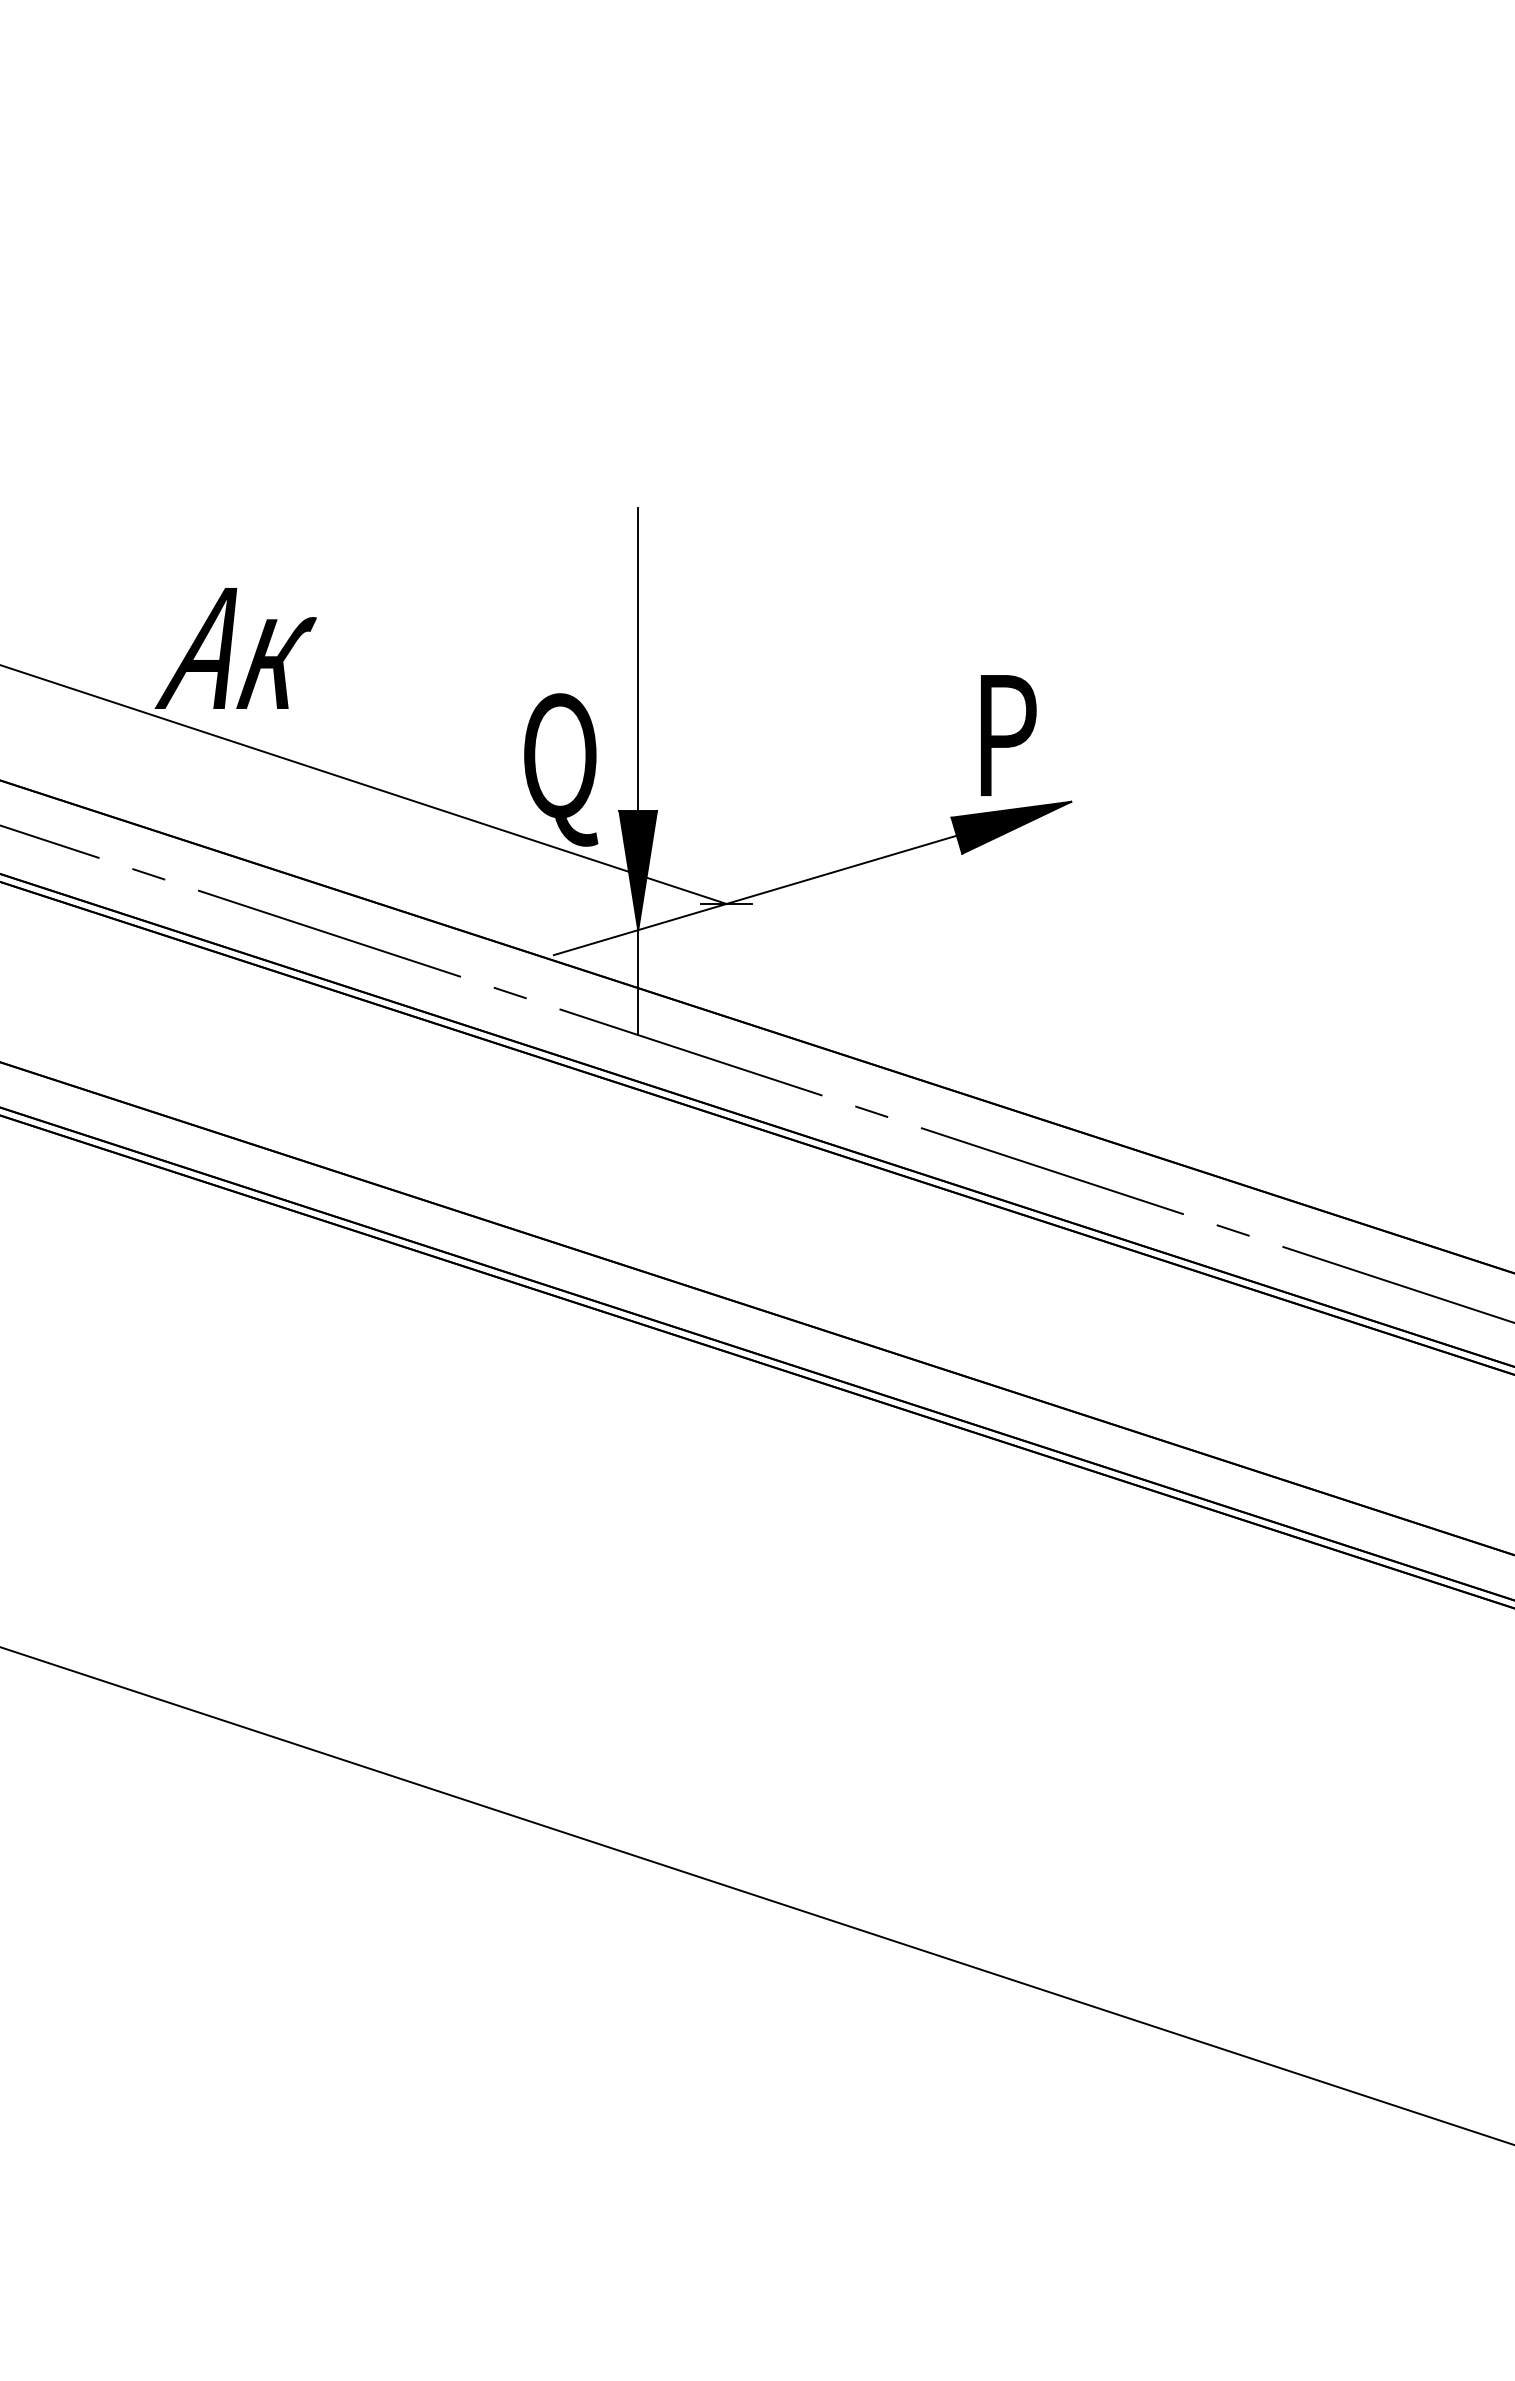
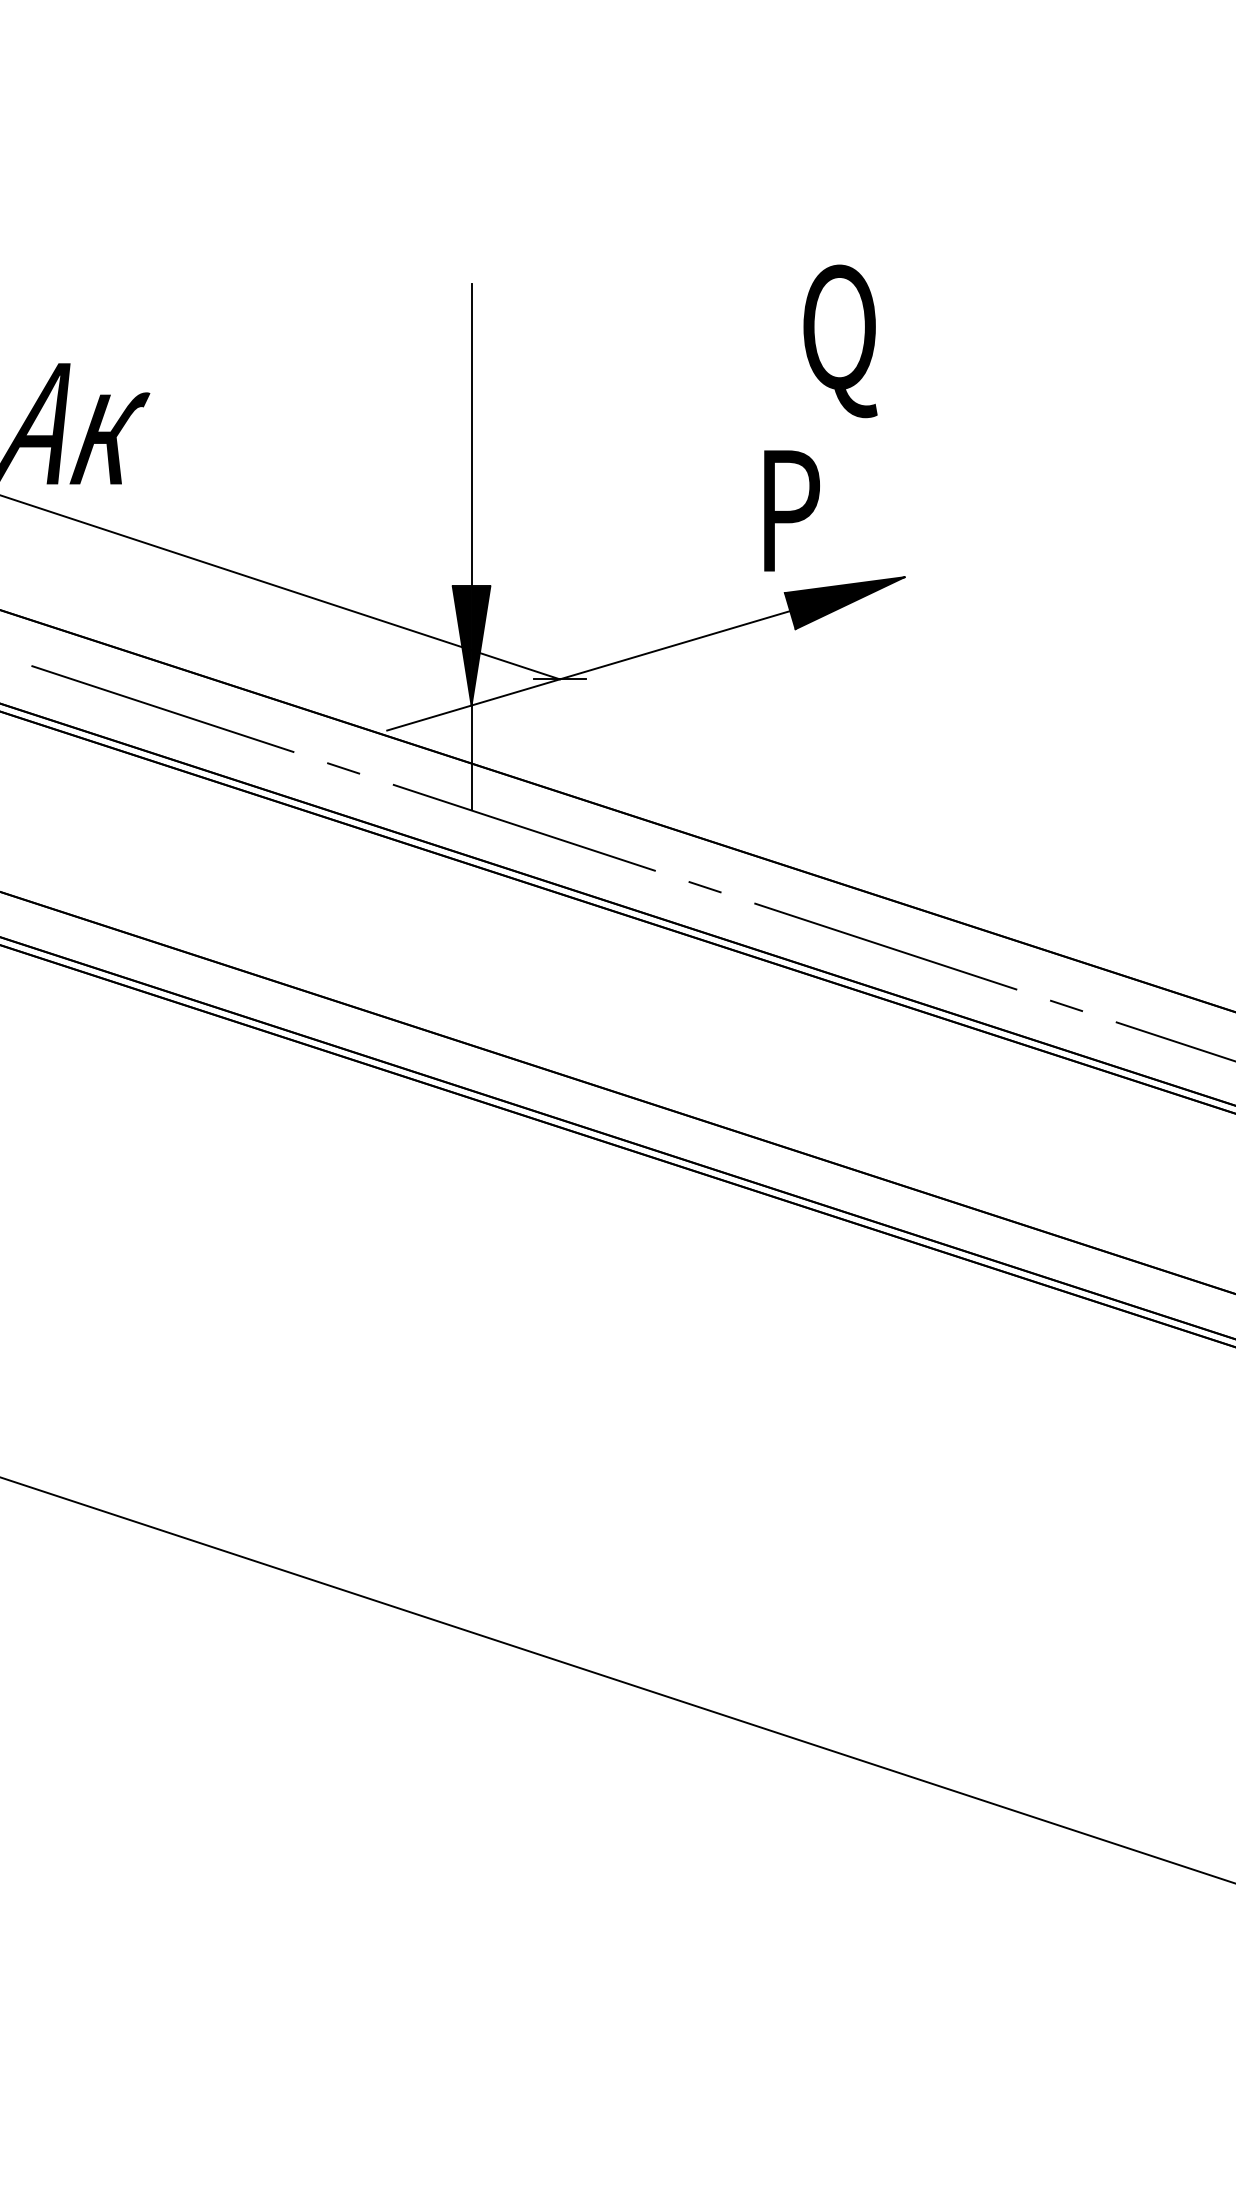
text: (1008, 735) -> (791, 510), moved
text: (561, 769) -> (840, 340), moved

